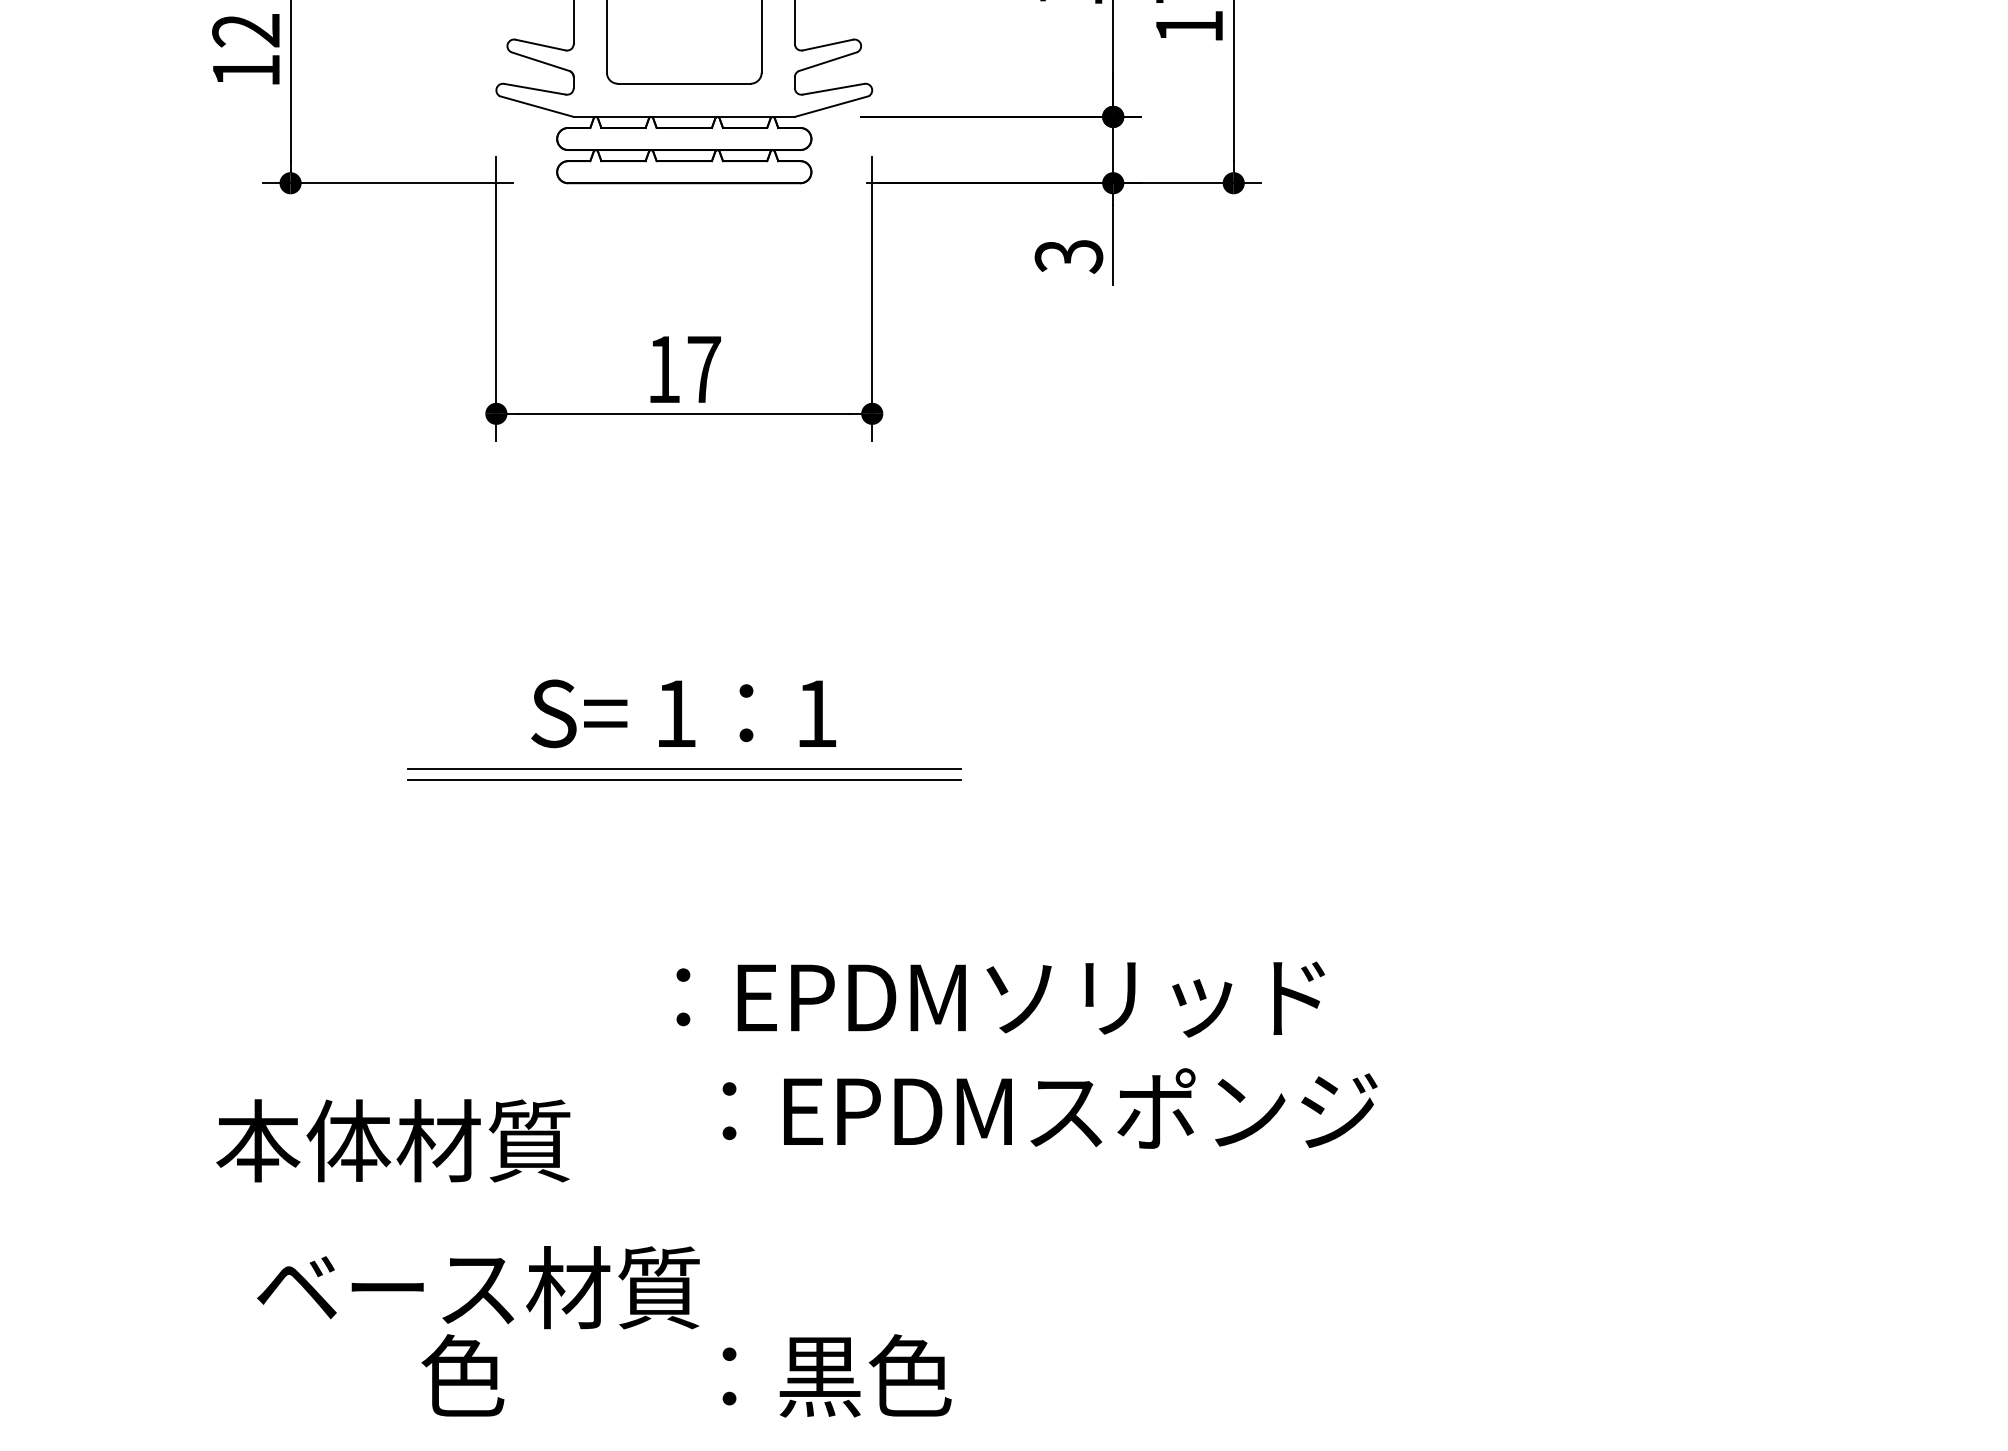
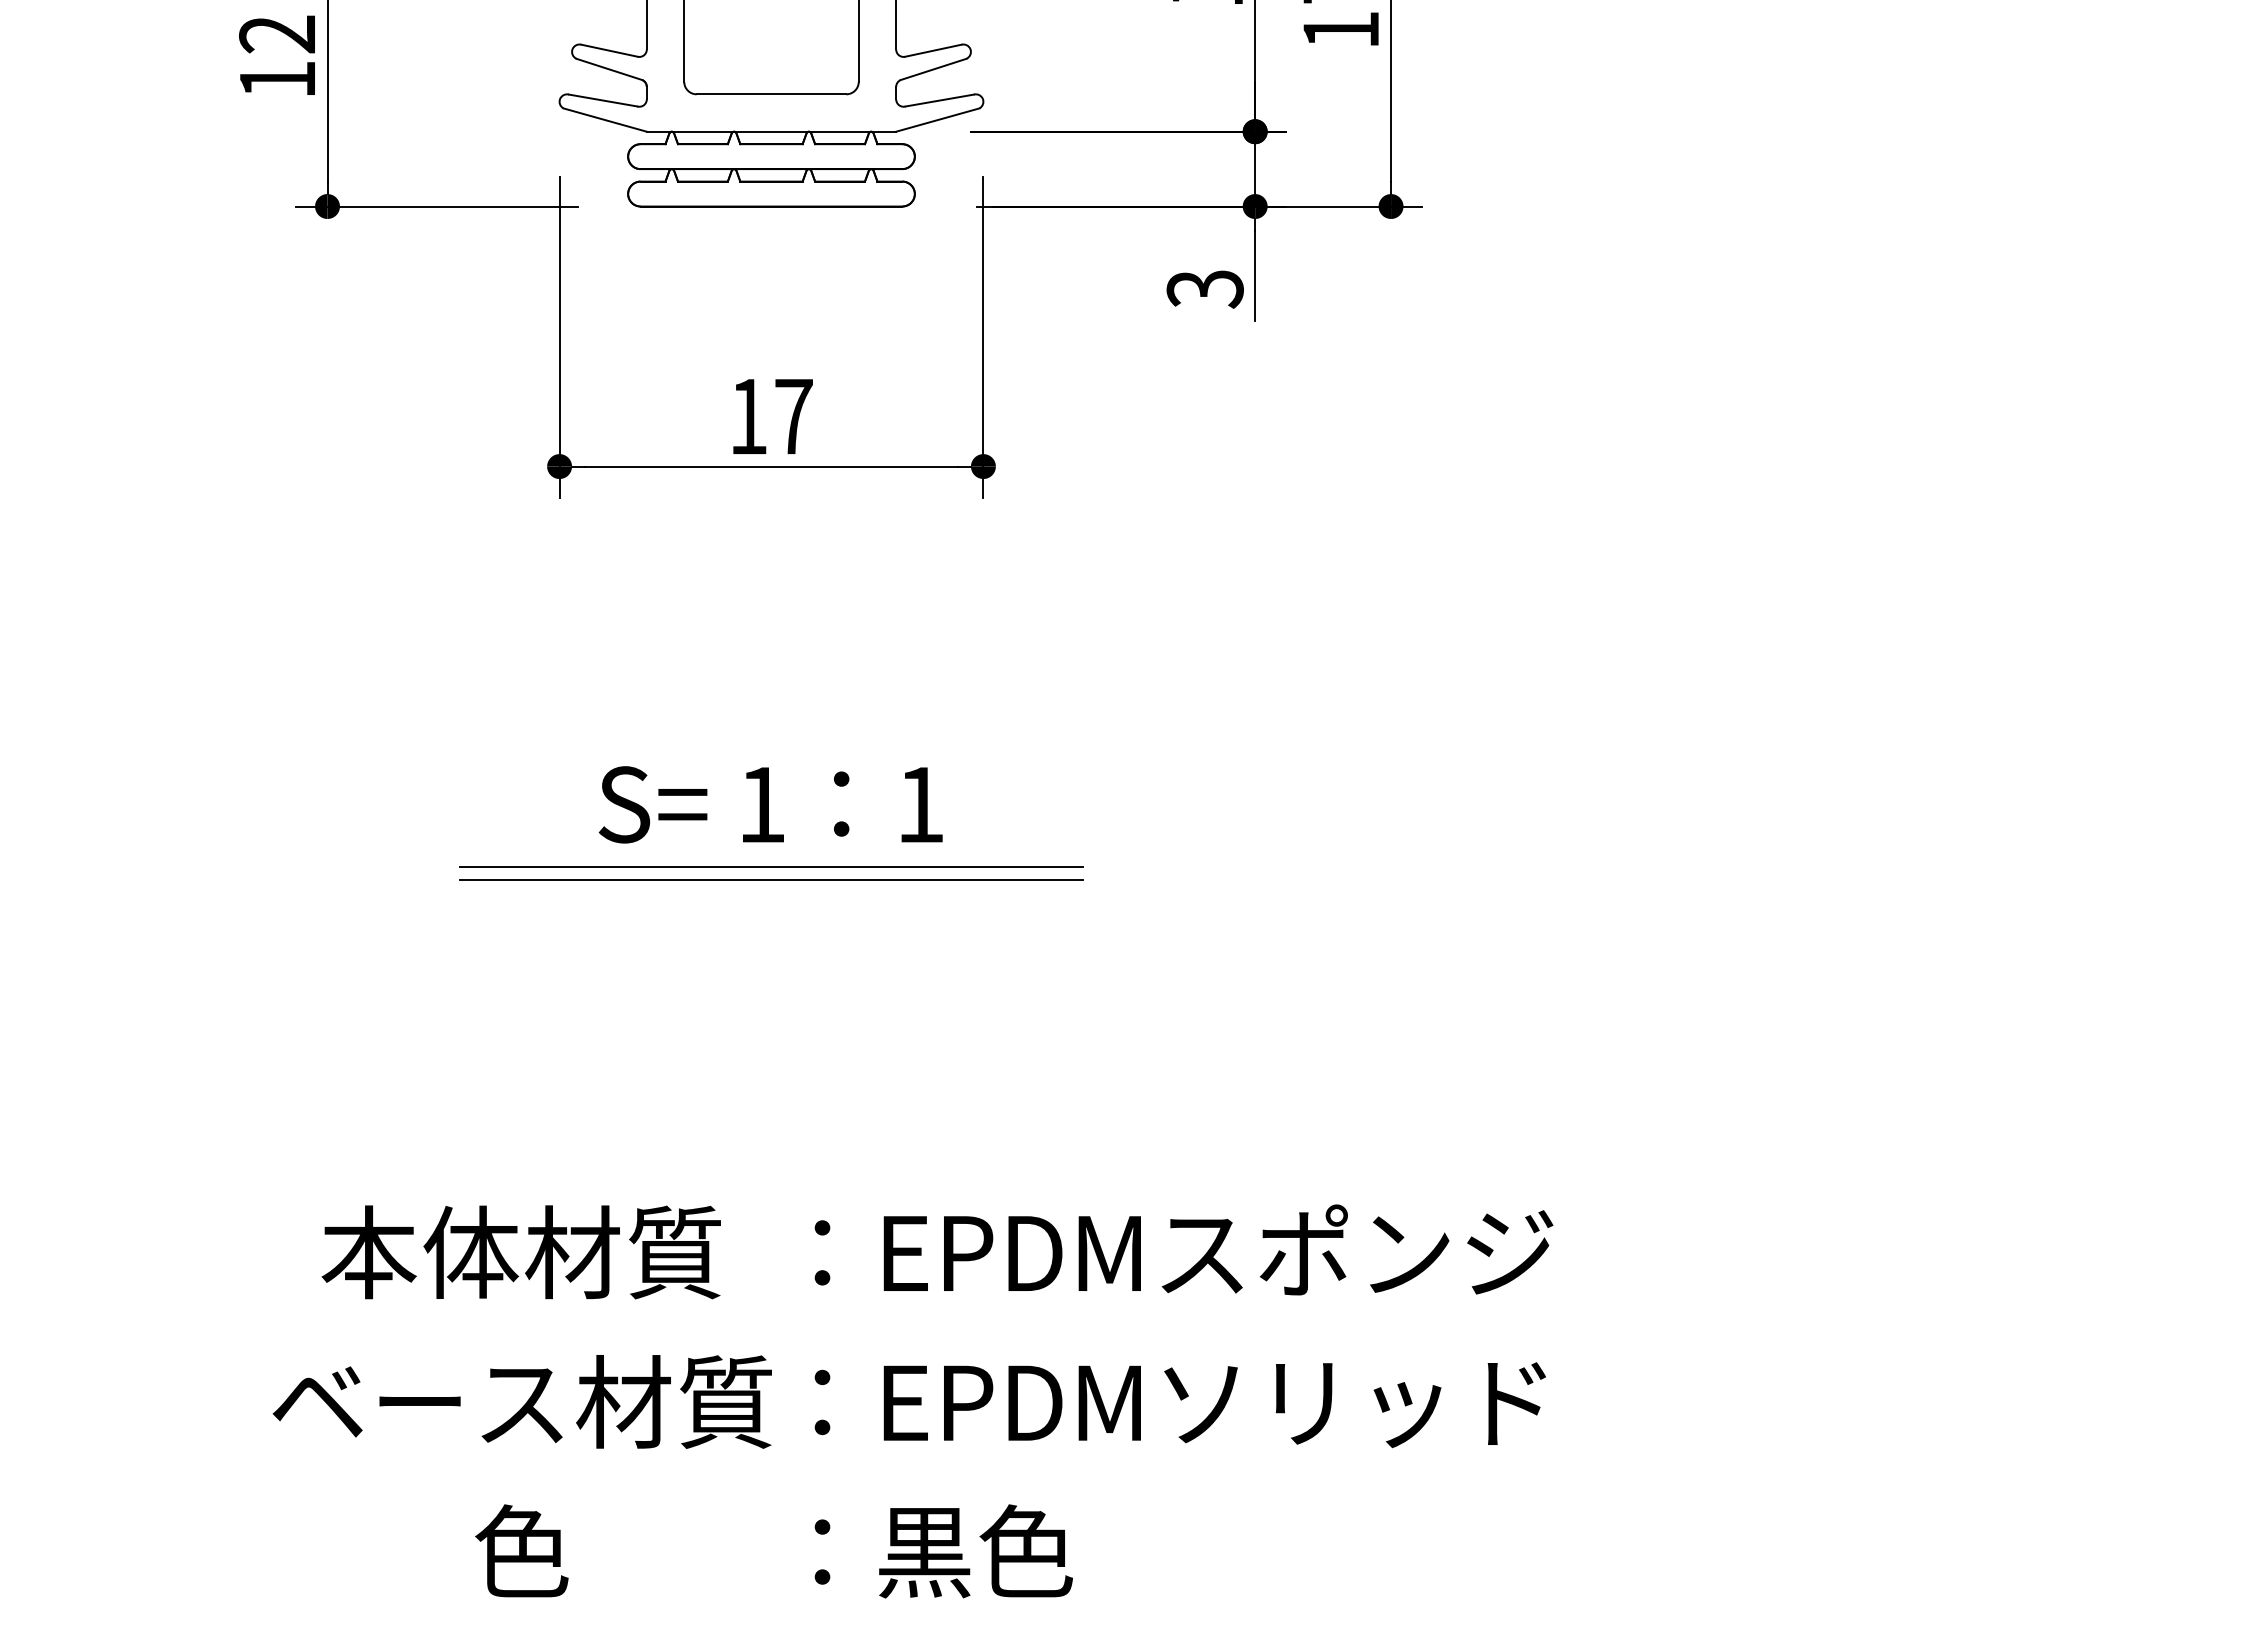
text: (1000, 999) -> (1179, 1405), moved
text: (392, 1140) -> (520, 1252), moved
text: (477, 1287) -> (521, 1401), moved

